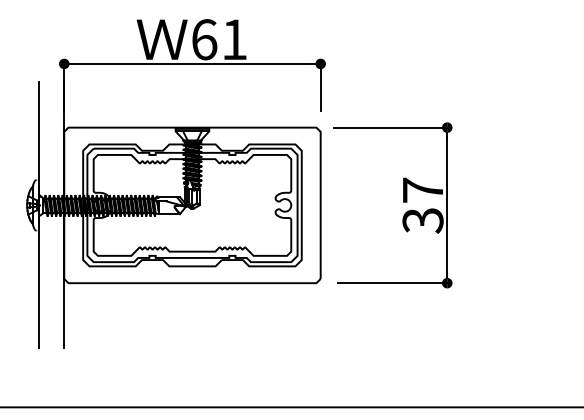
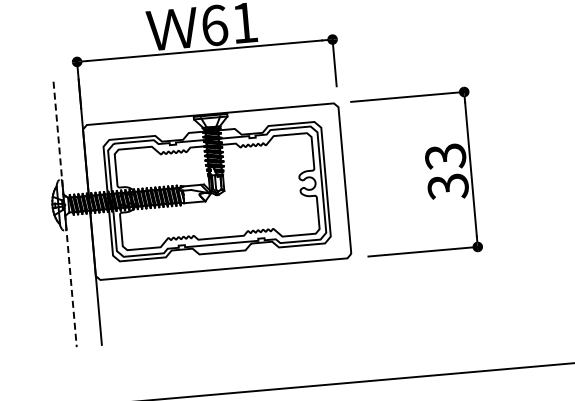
text: (422, 190) -> (445, 156), 37 -> 33
line: (39, 215) -> (65, 215), solid -> dashed

